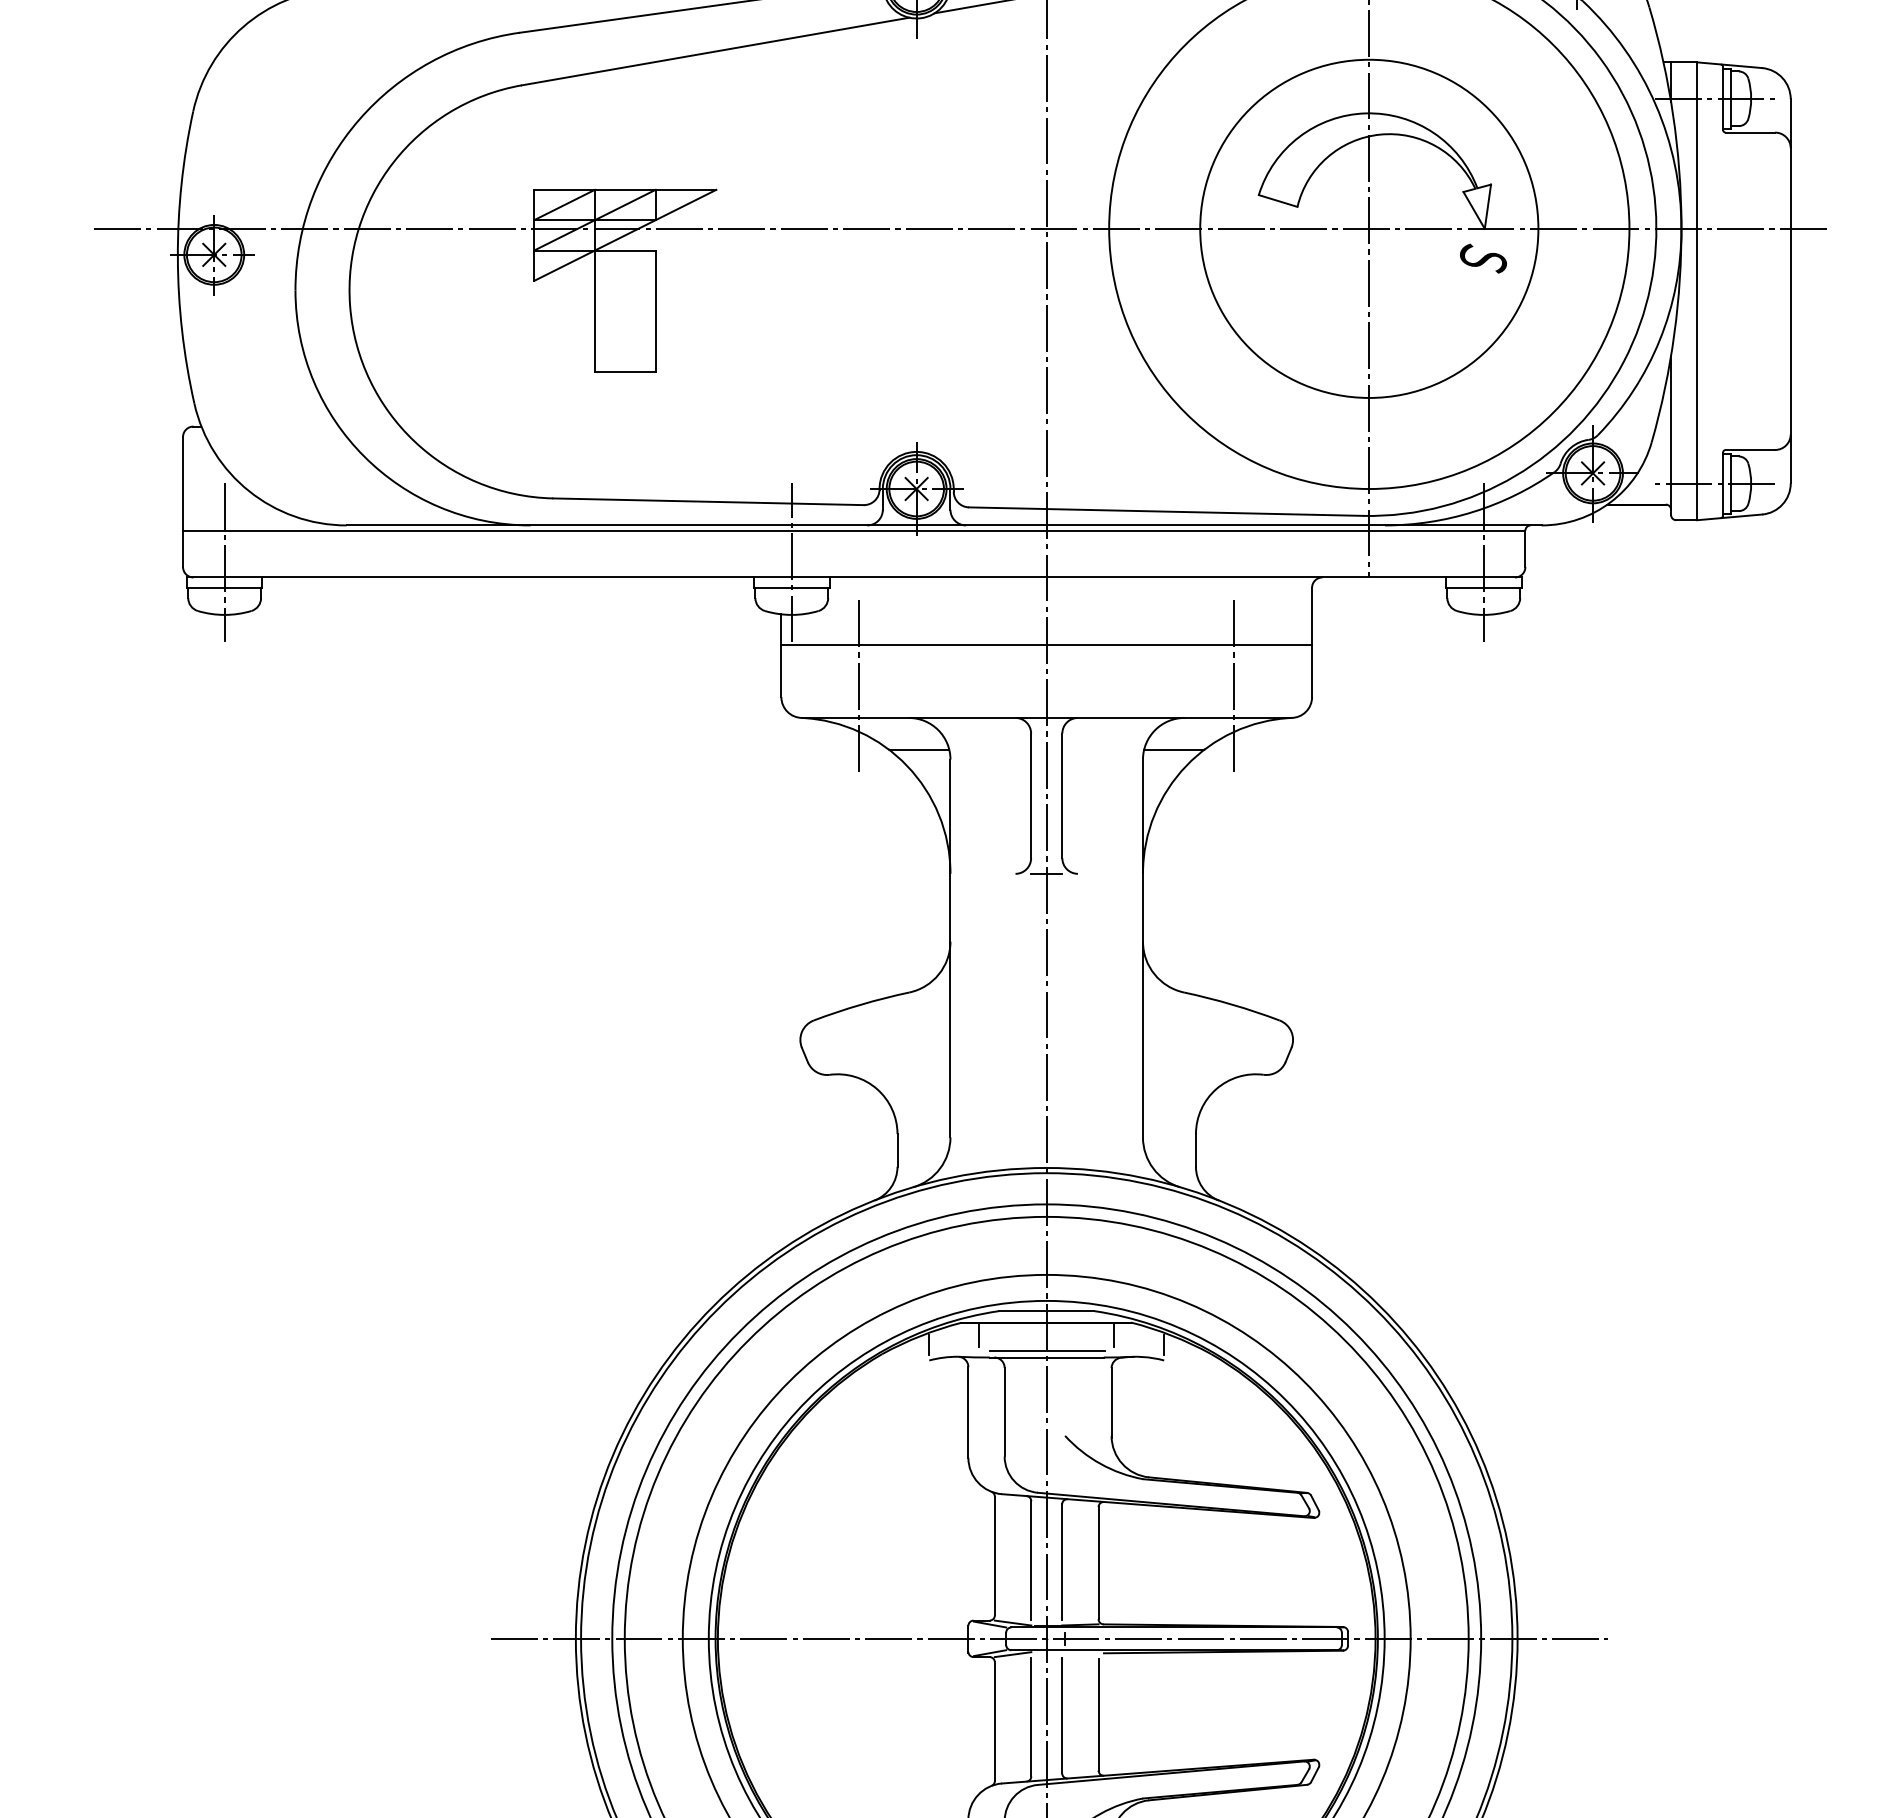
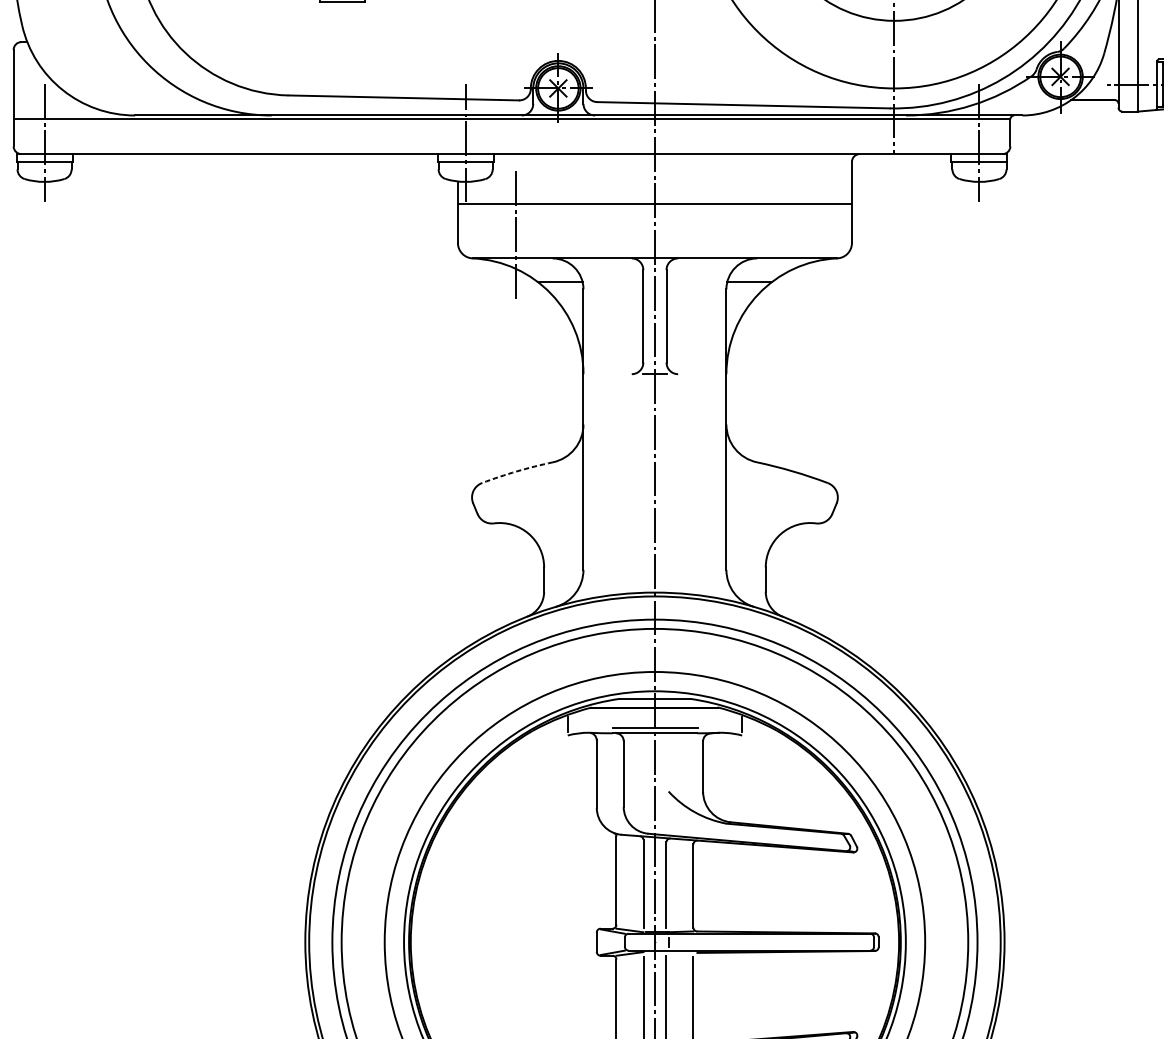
line: (1234, 686) -> (794, 235), removed
arc: (861, 1004) -> (517, 471), solid -> dashed
line: (979, 1334) -> (605, 716), removed
line: (1114, 1334) -> (705, 716), removed
line: (1048, 1638) -> (656, 941), removed

